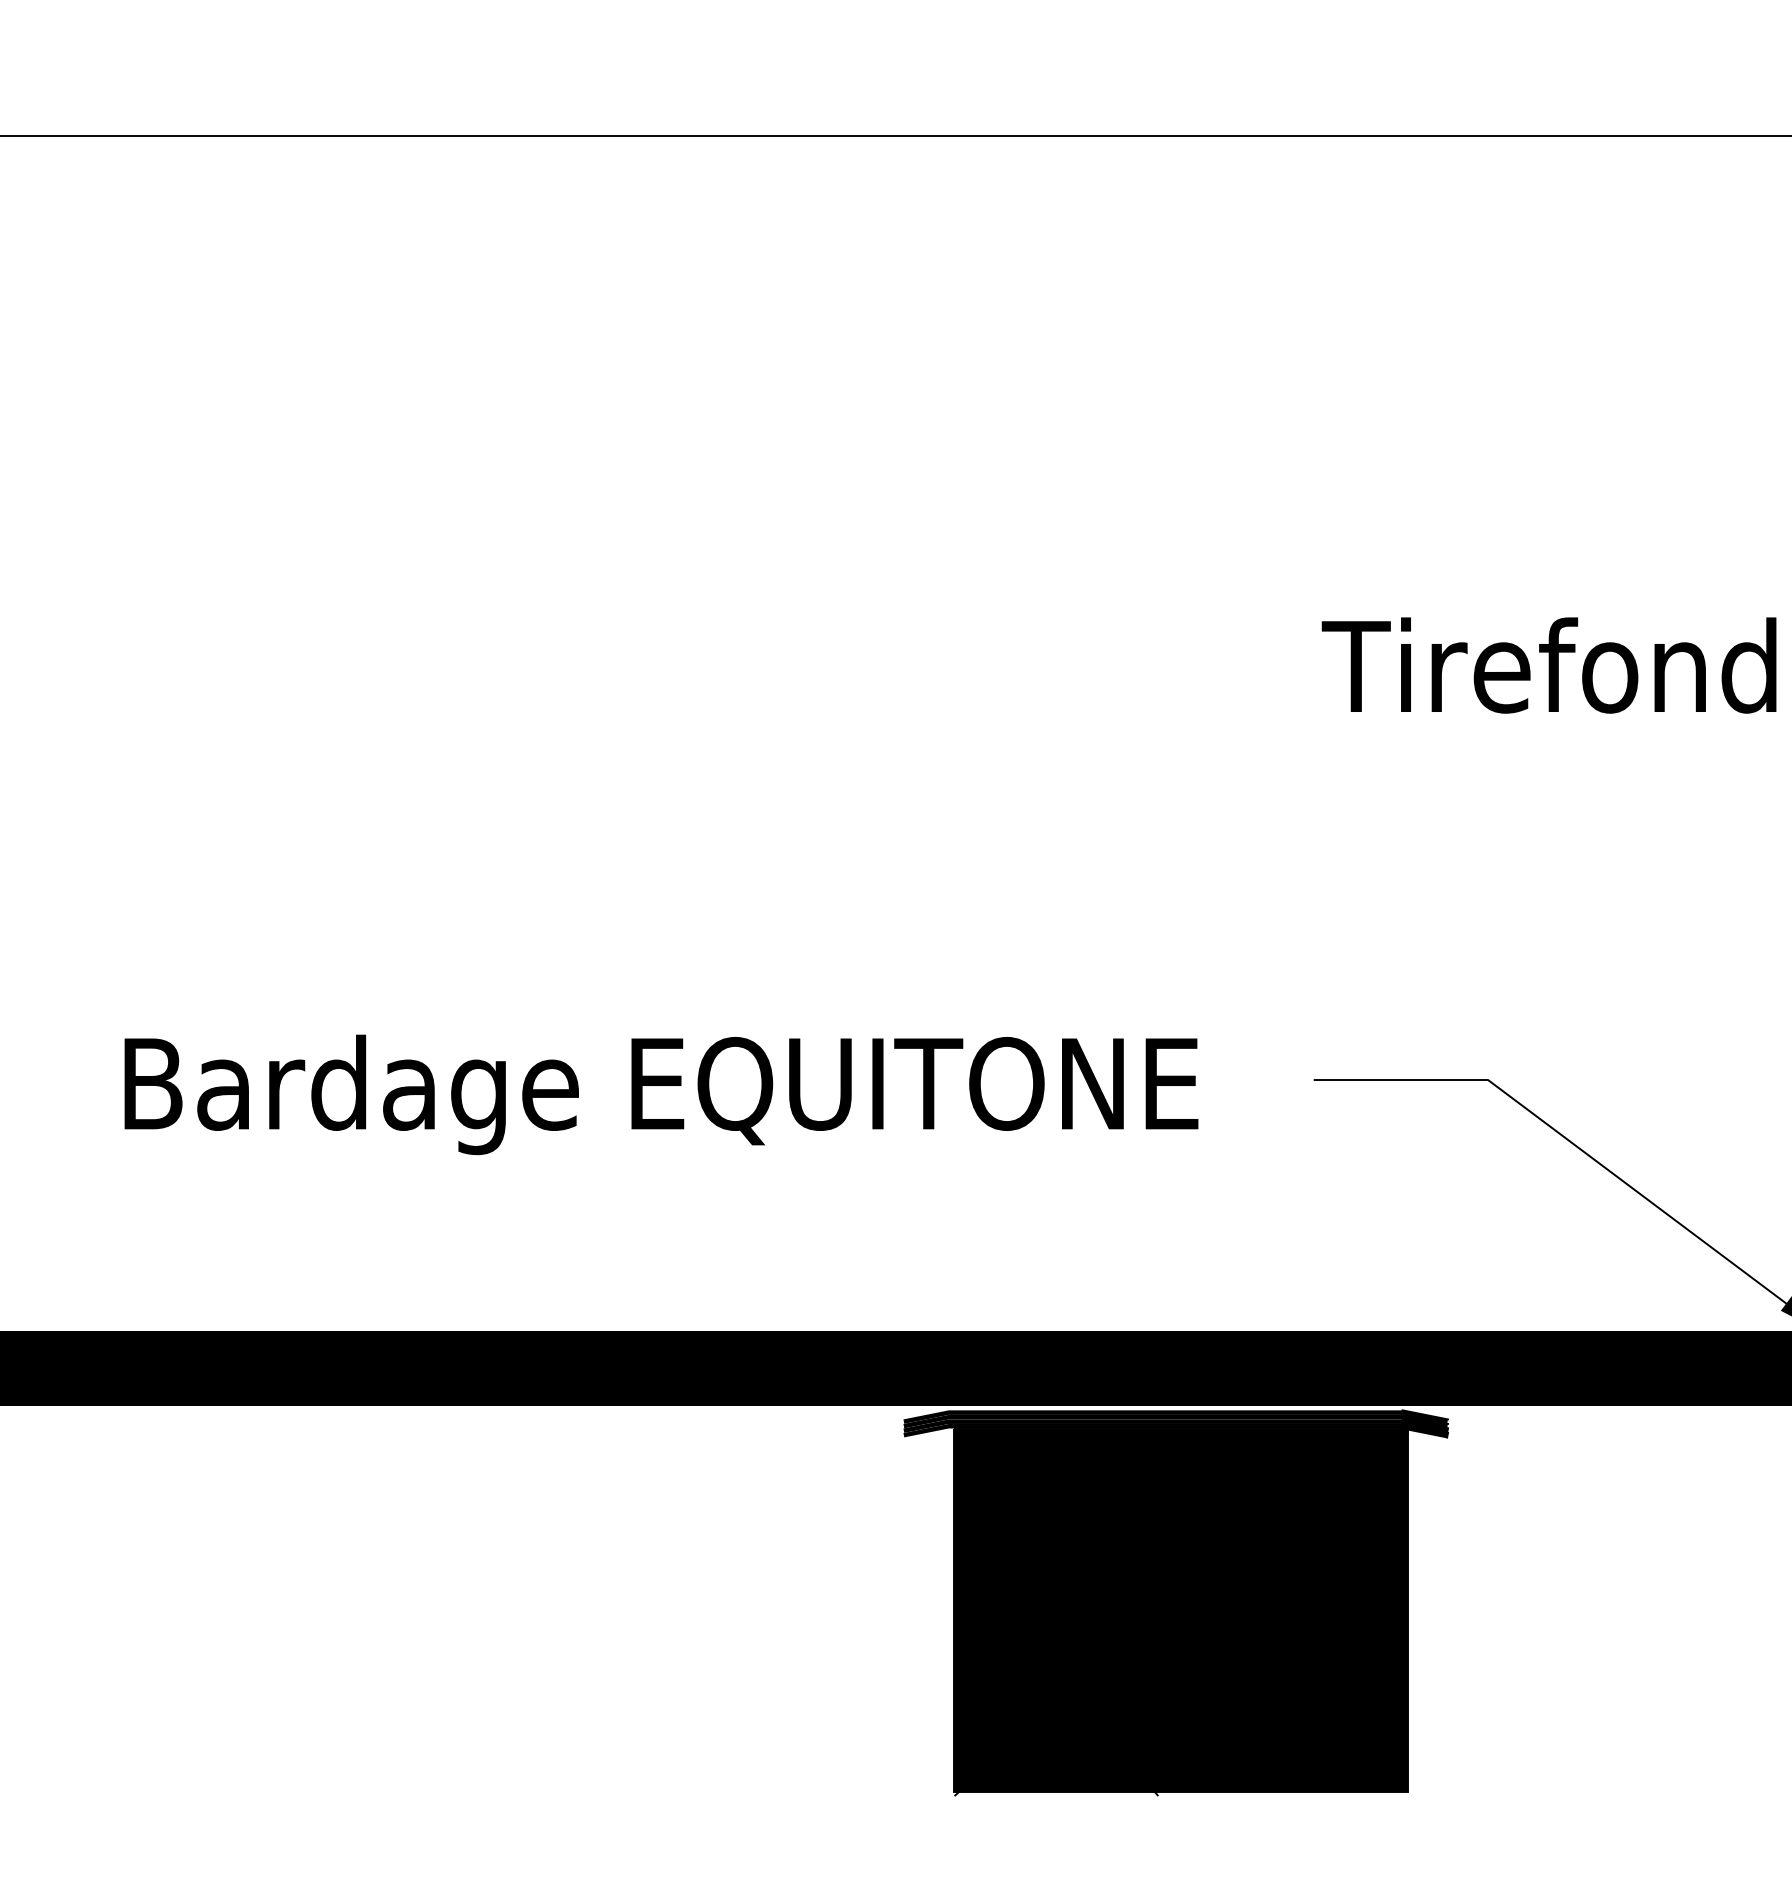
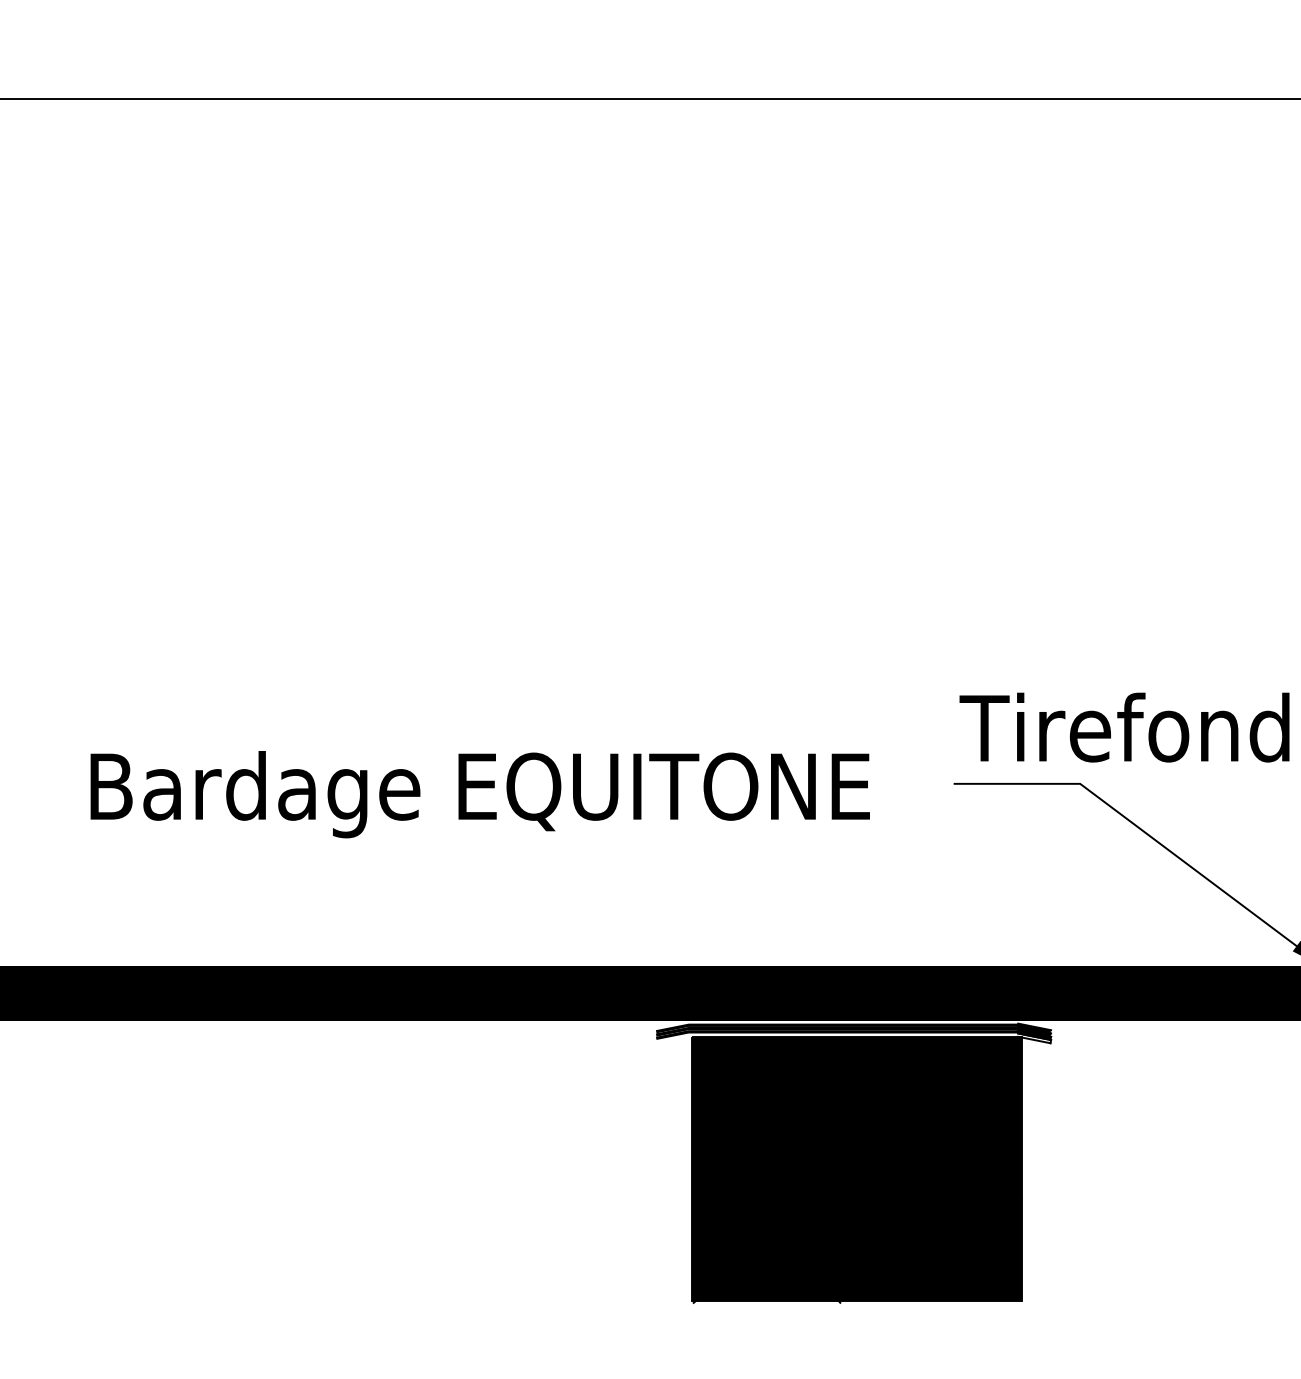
text: (1548, 665) -> (1124, 727), moved
fill: (1175, 1430) -> (853, 1038), removed

